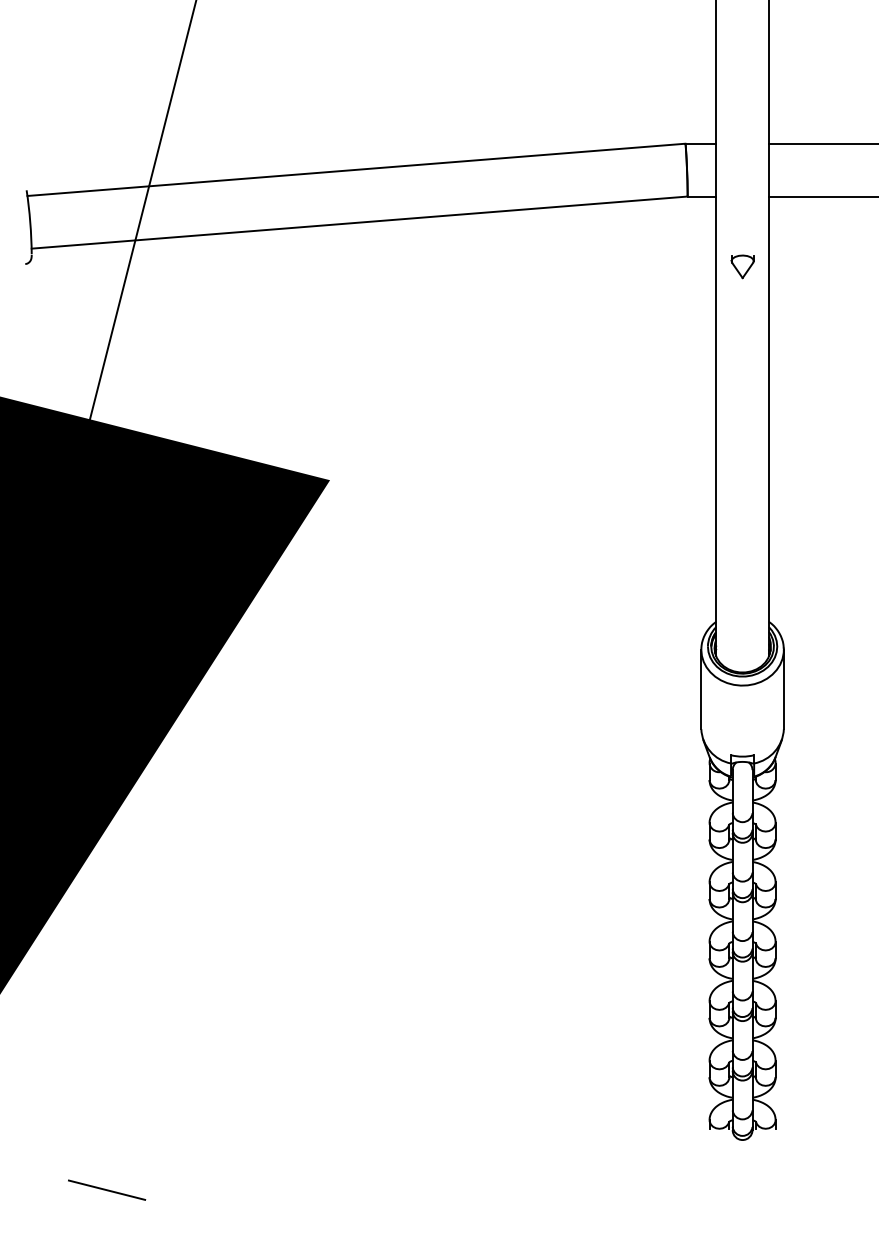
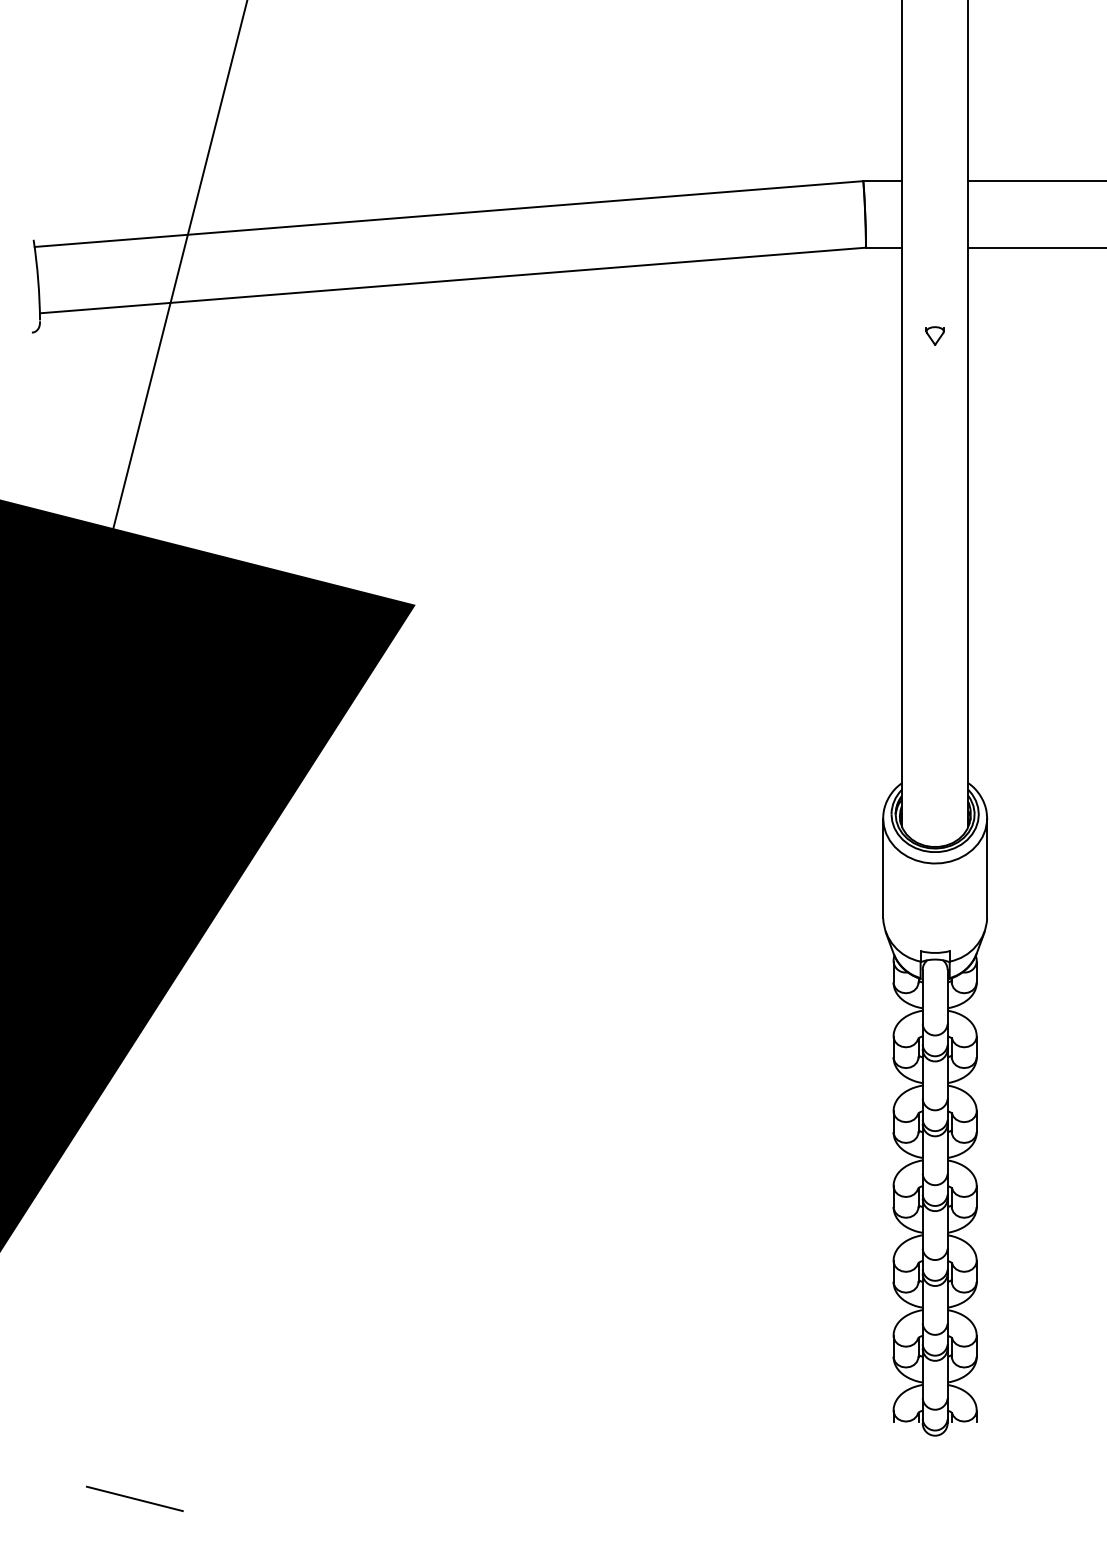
part: (742, 266) -> (935, 335), size x0.62

